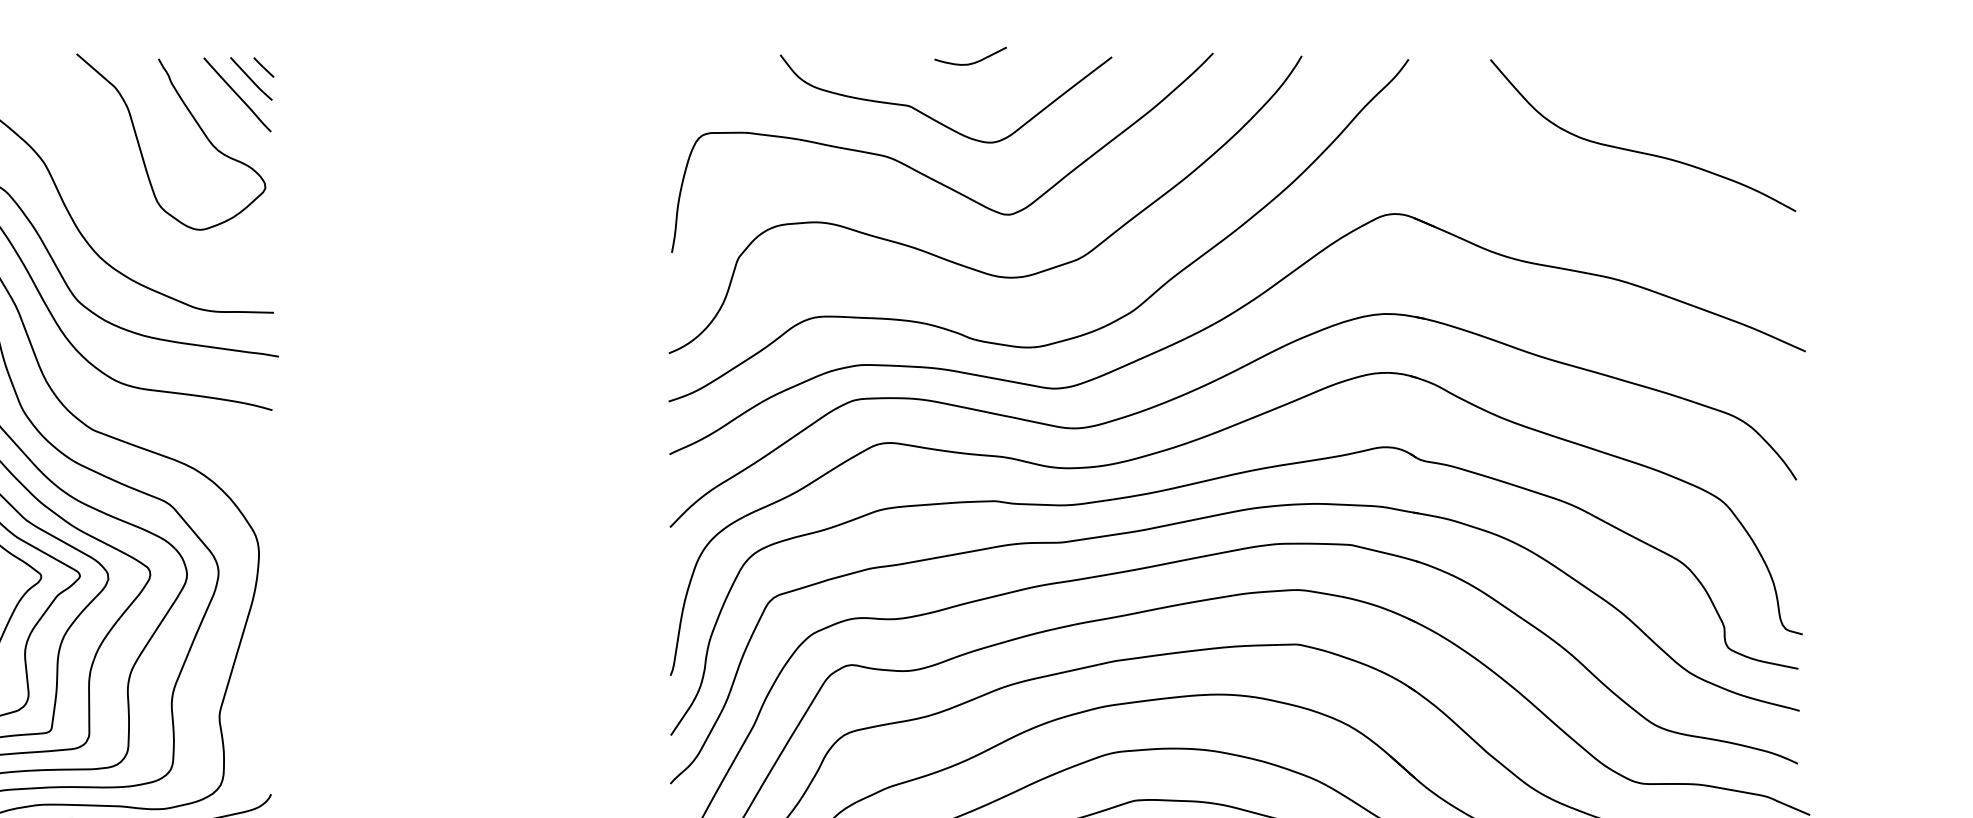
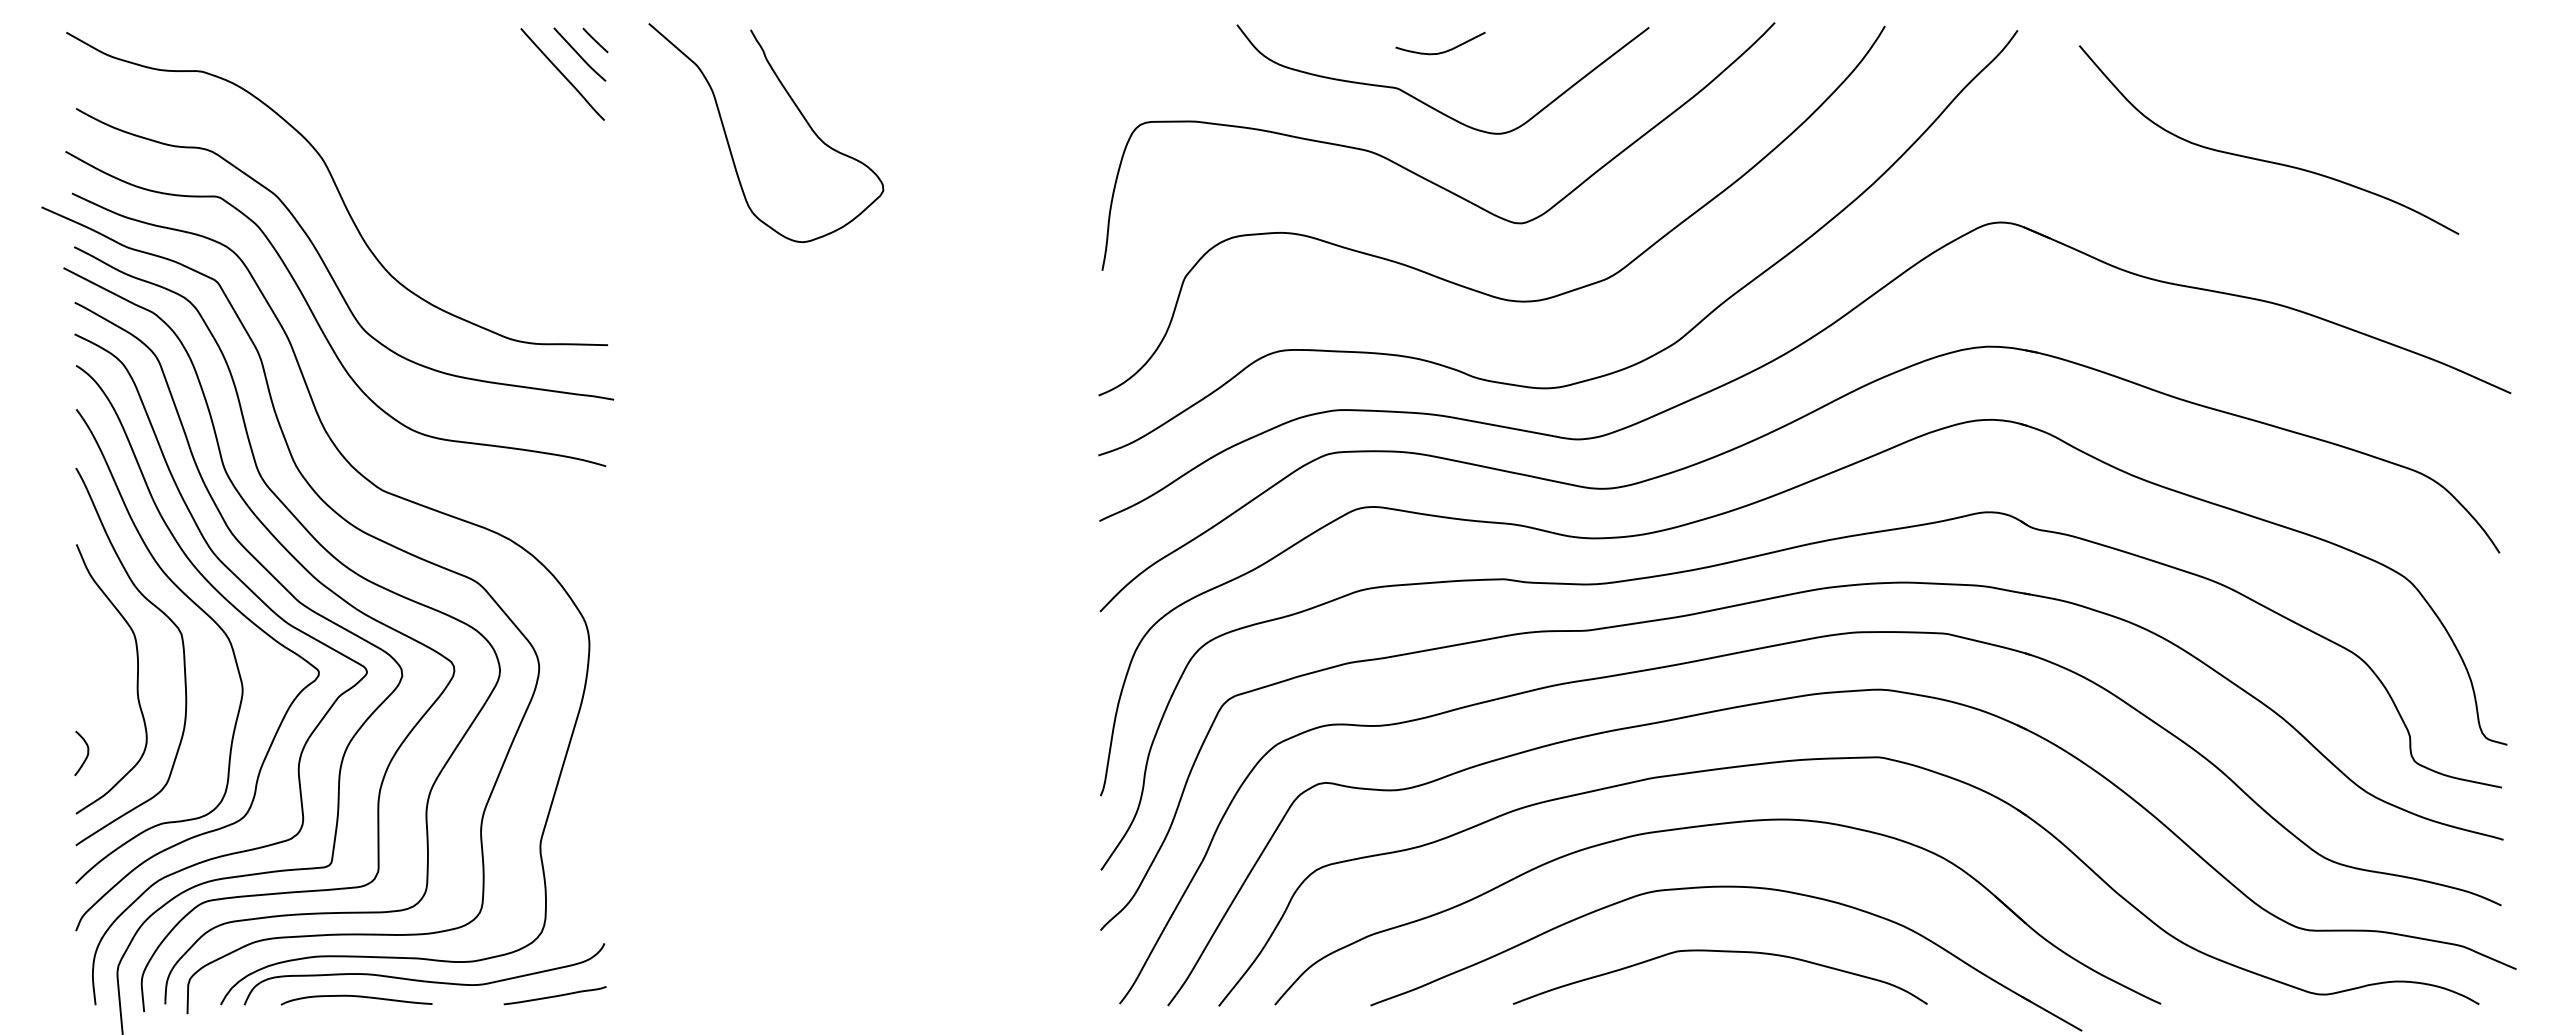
curve: (972, 62) -> (1442, 51), moved
curve: (141, 150) -> (729, 143), moved
curve: (1638, 151) -> (2263, 159), moved

